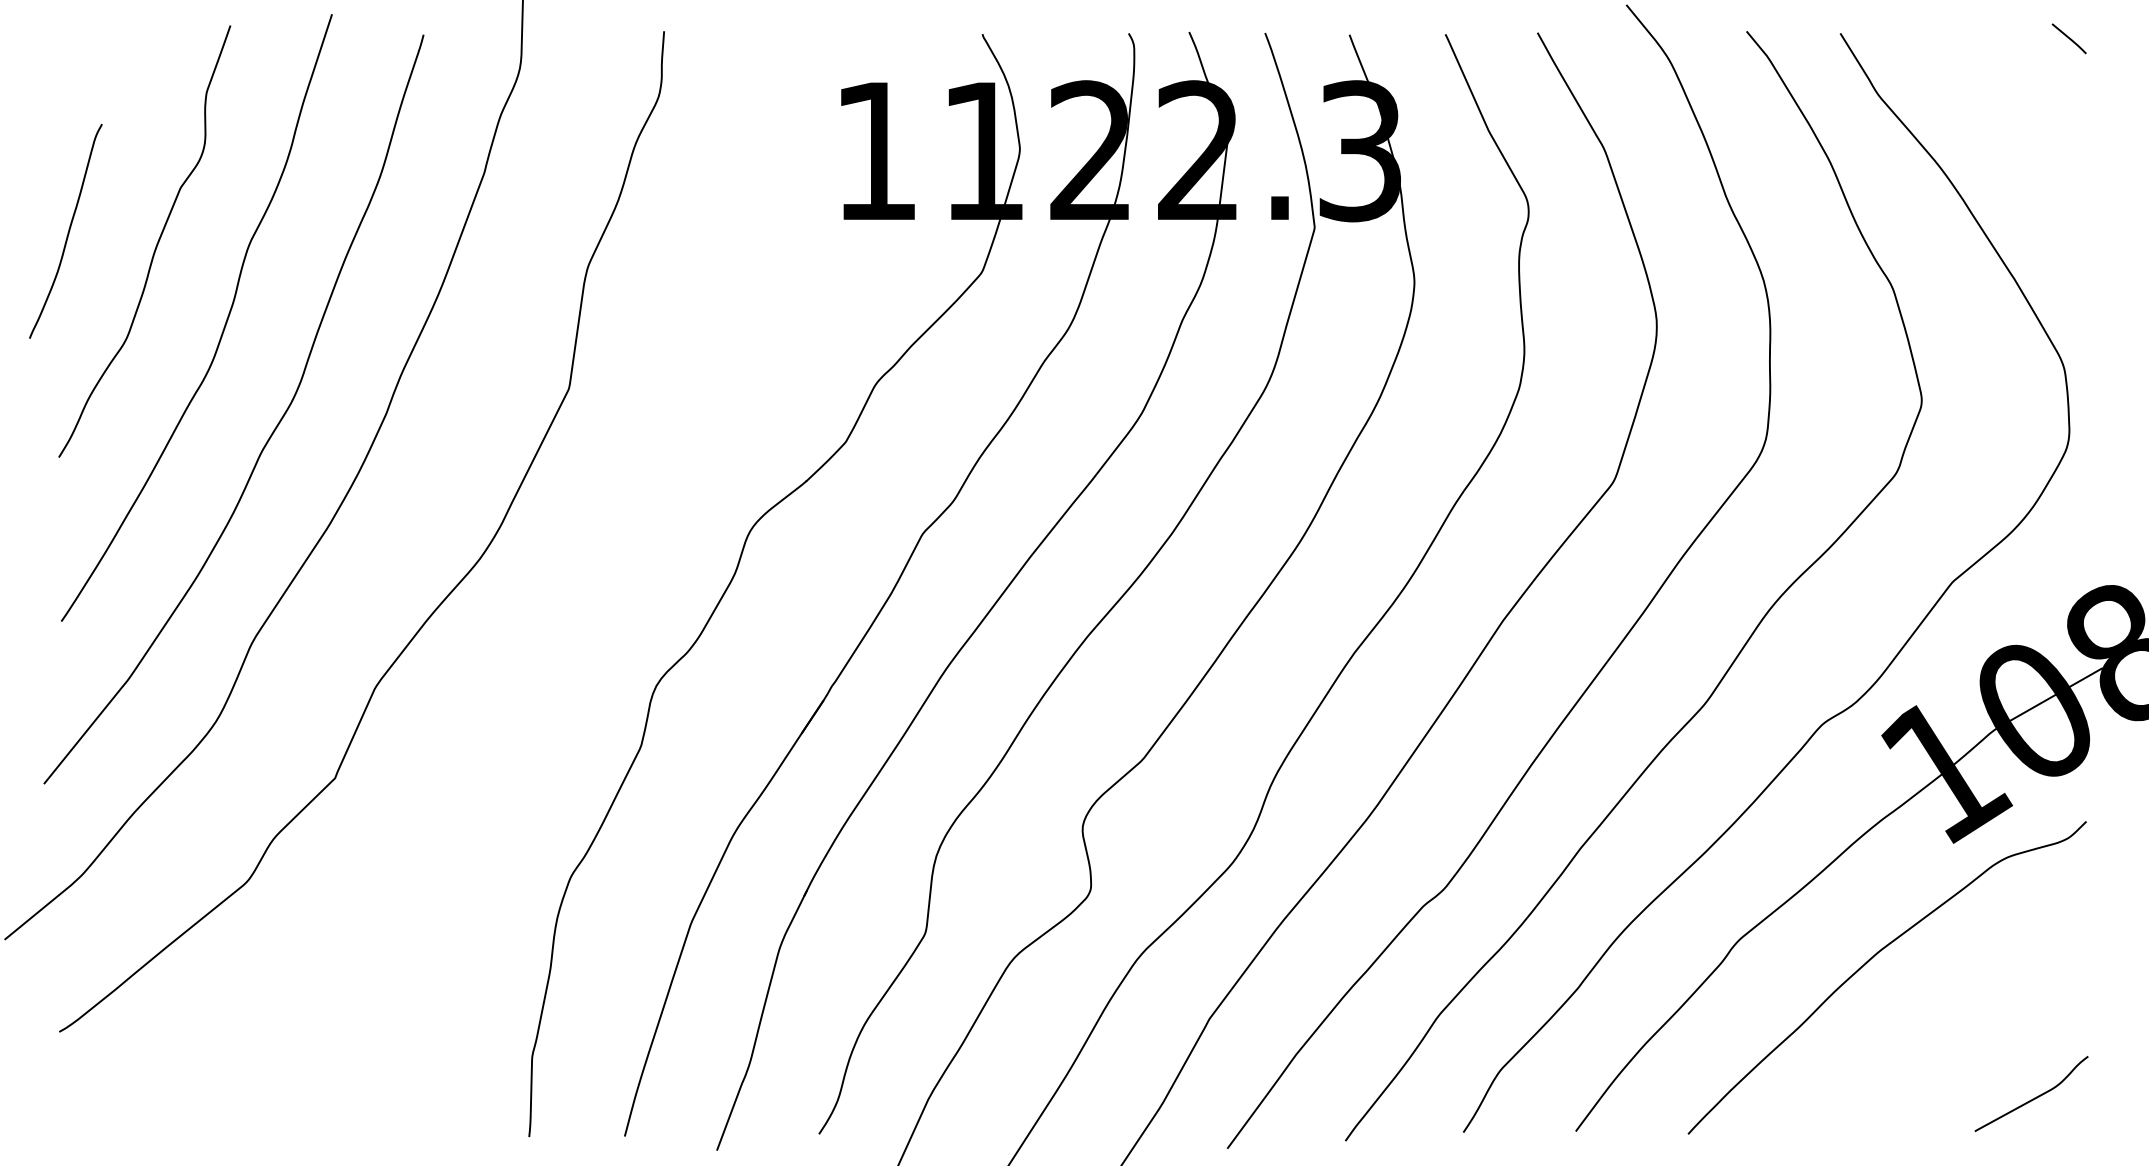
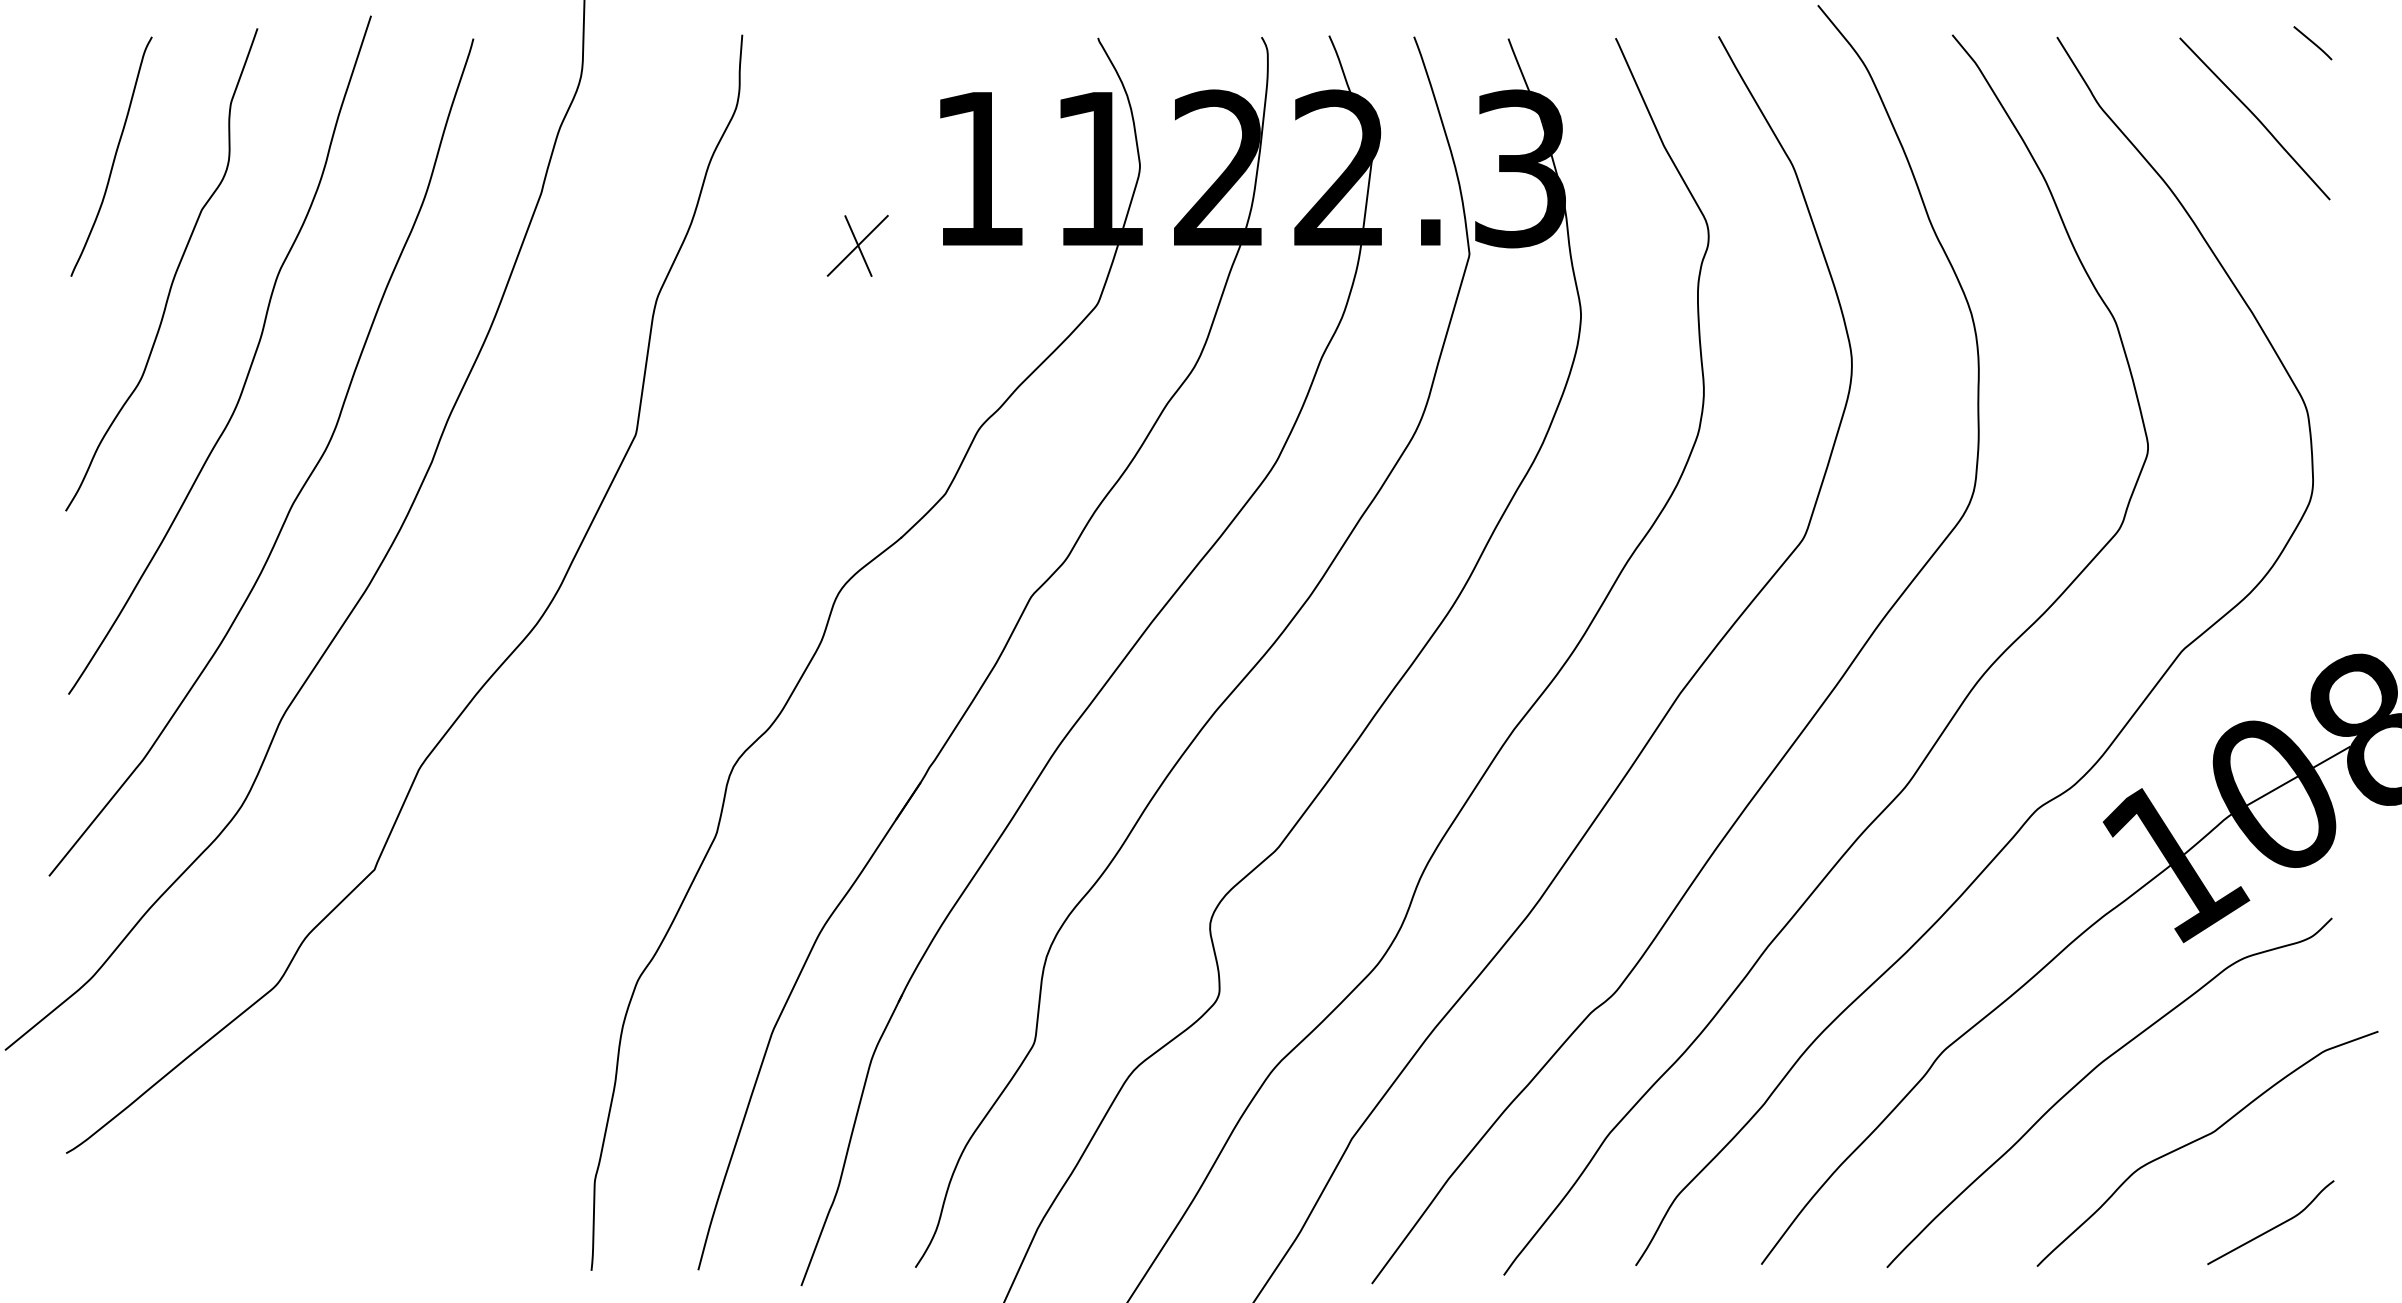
curve: (2017, 105) -> (2255, 117), added
part: (767, 219) -> (857, 245), added
curve: (67, 232) -> (113, 157), moved
curve: (1969, 1019) -> (2201, 1139), added

